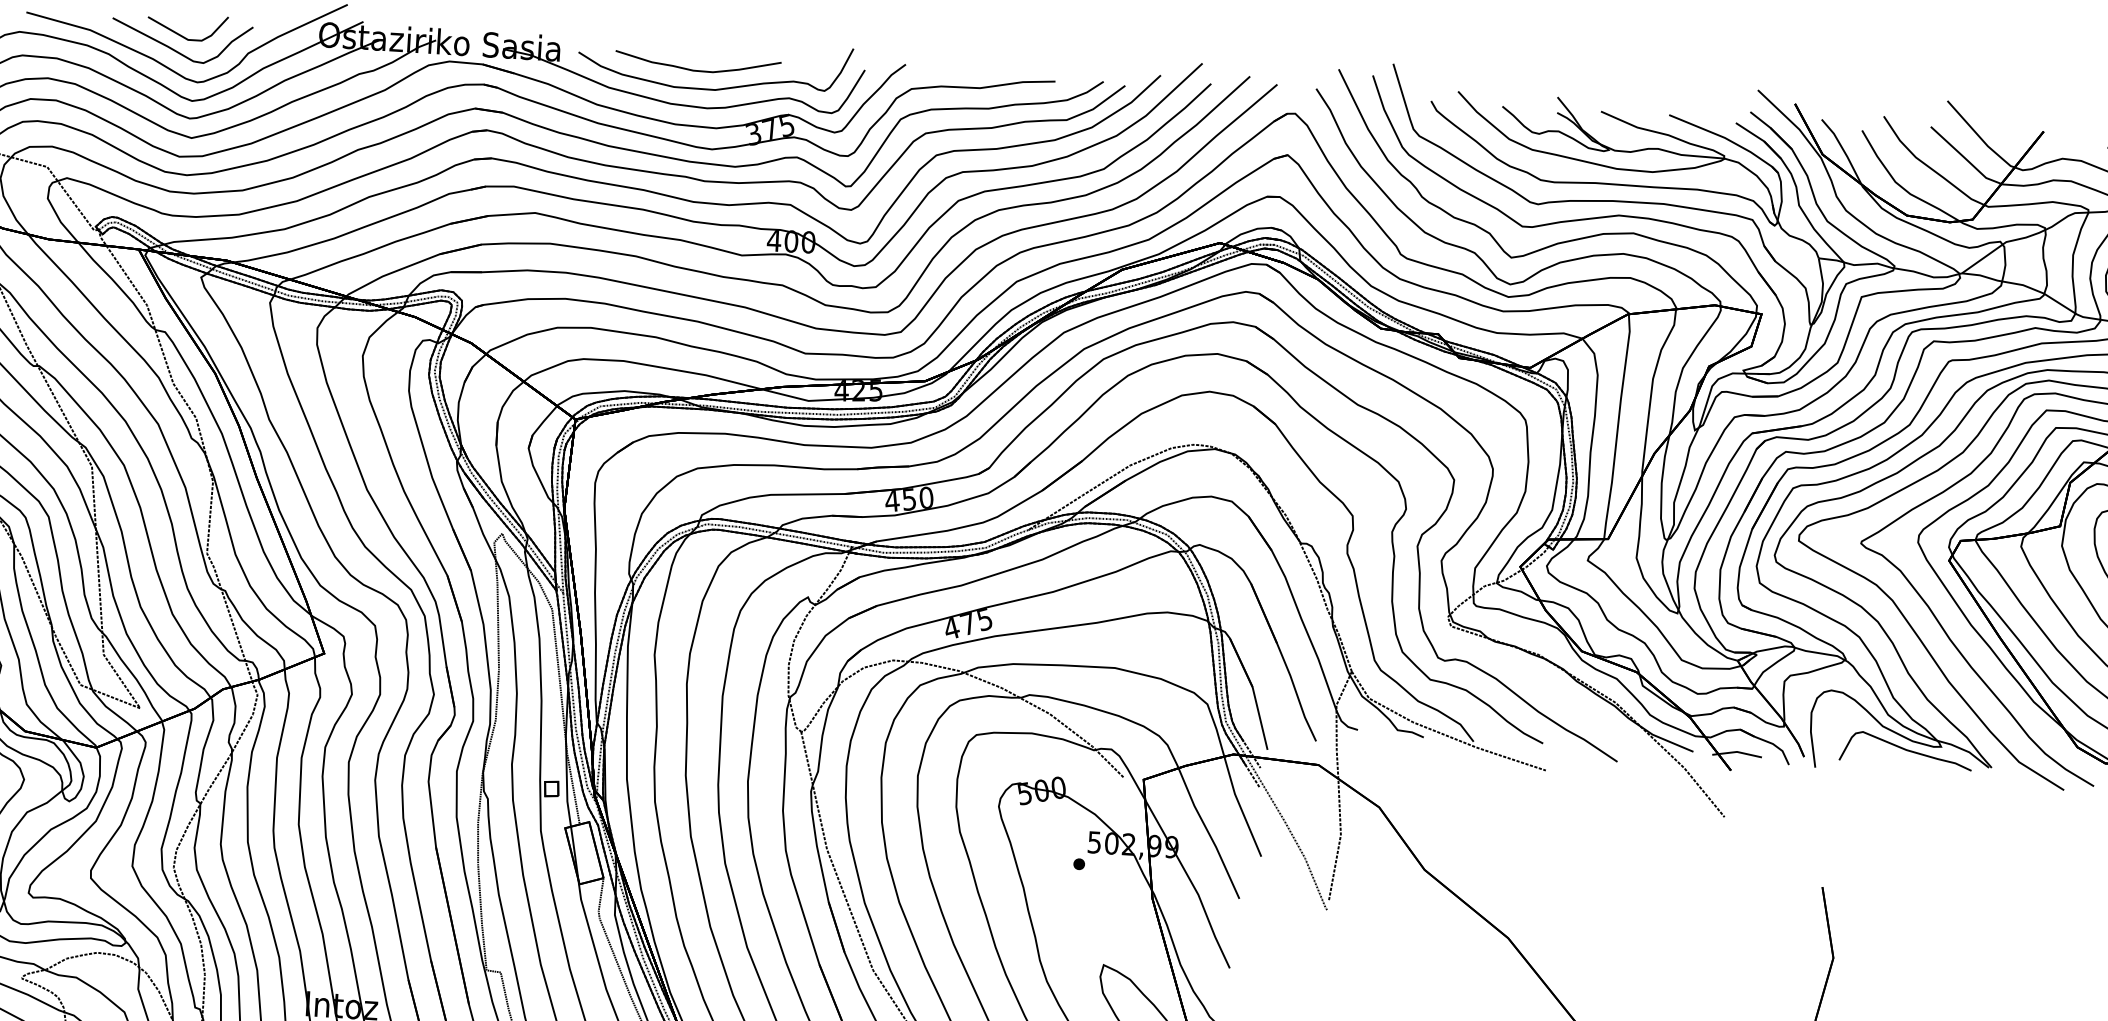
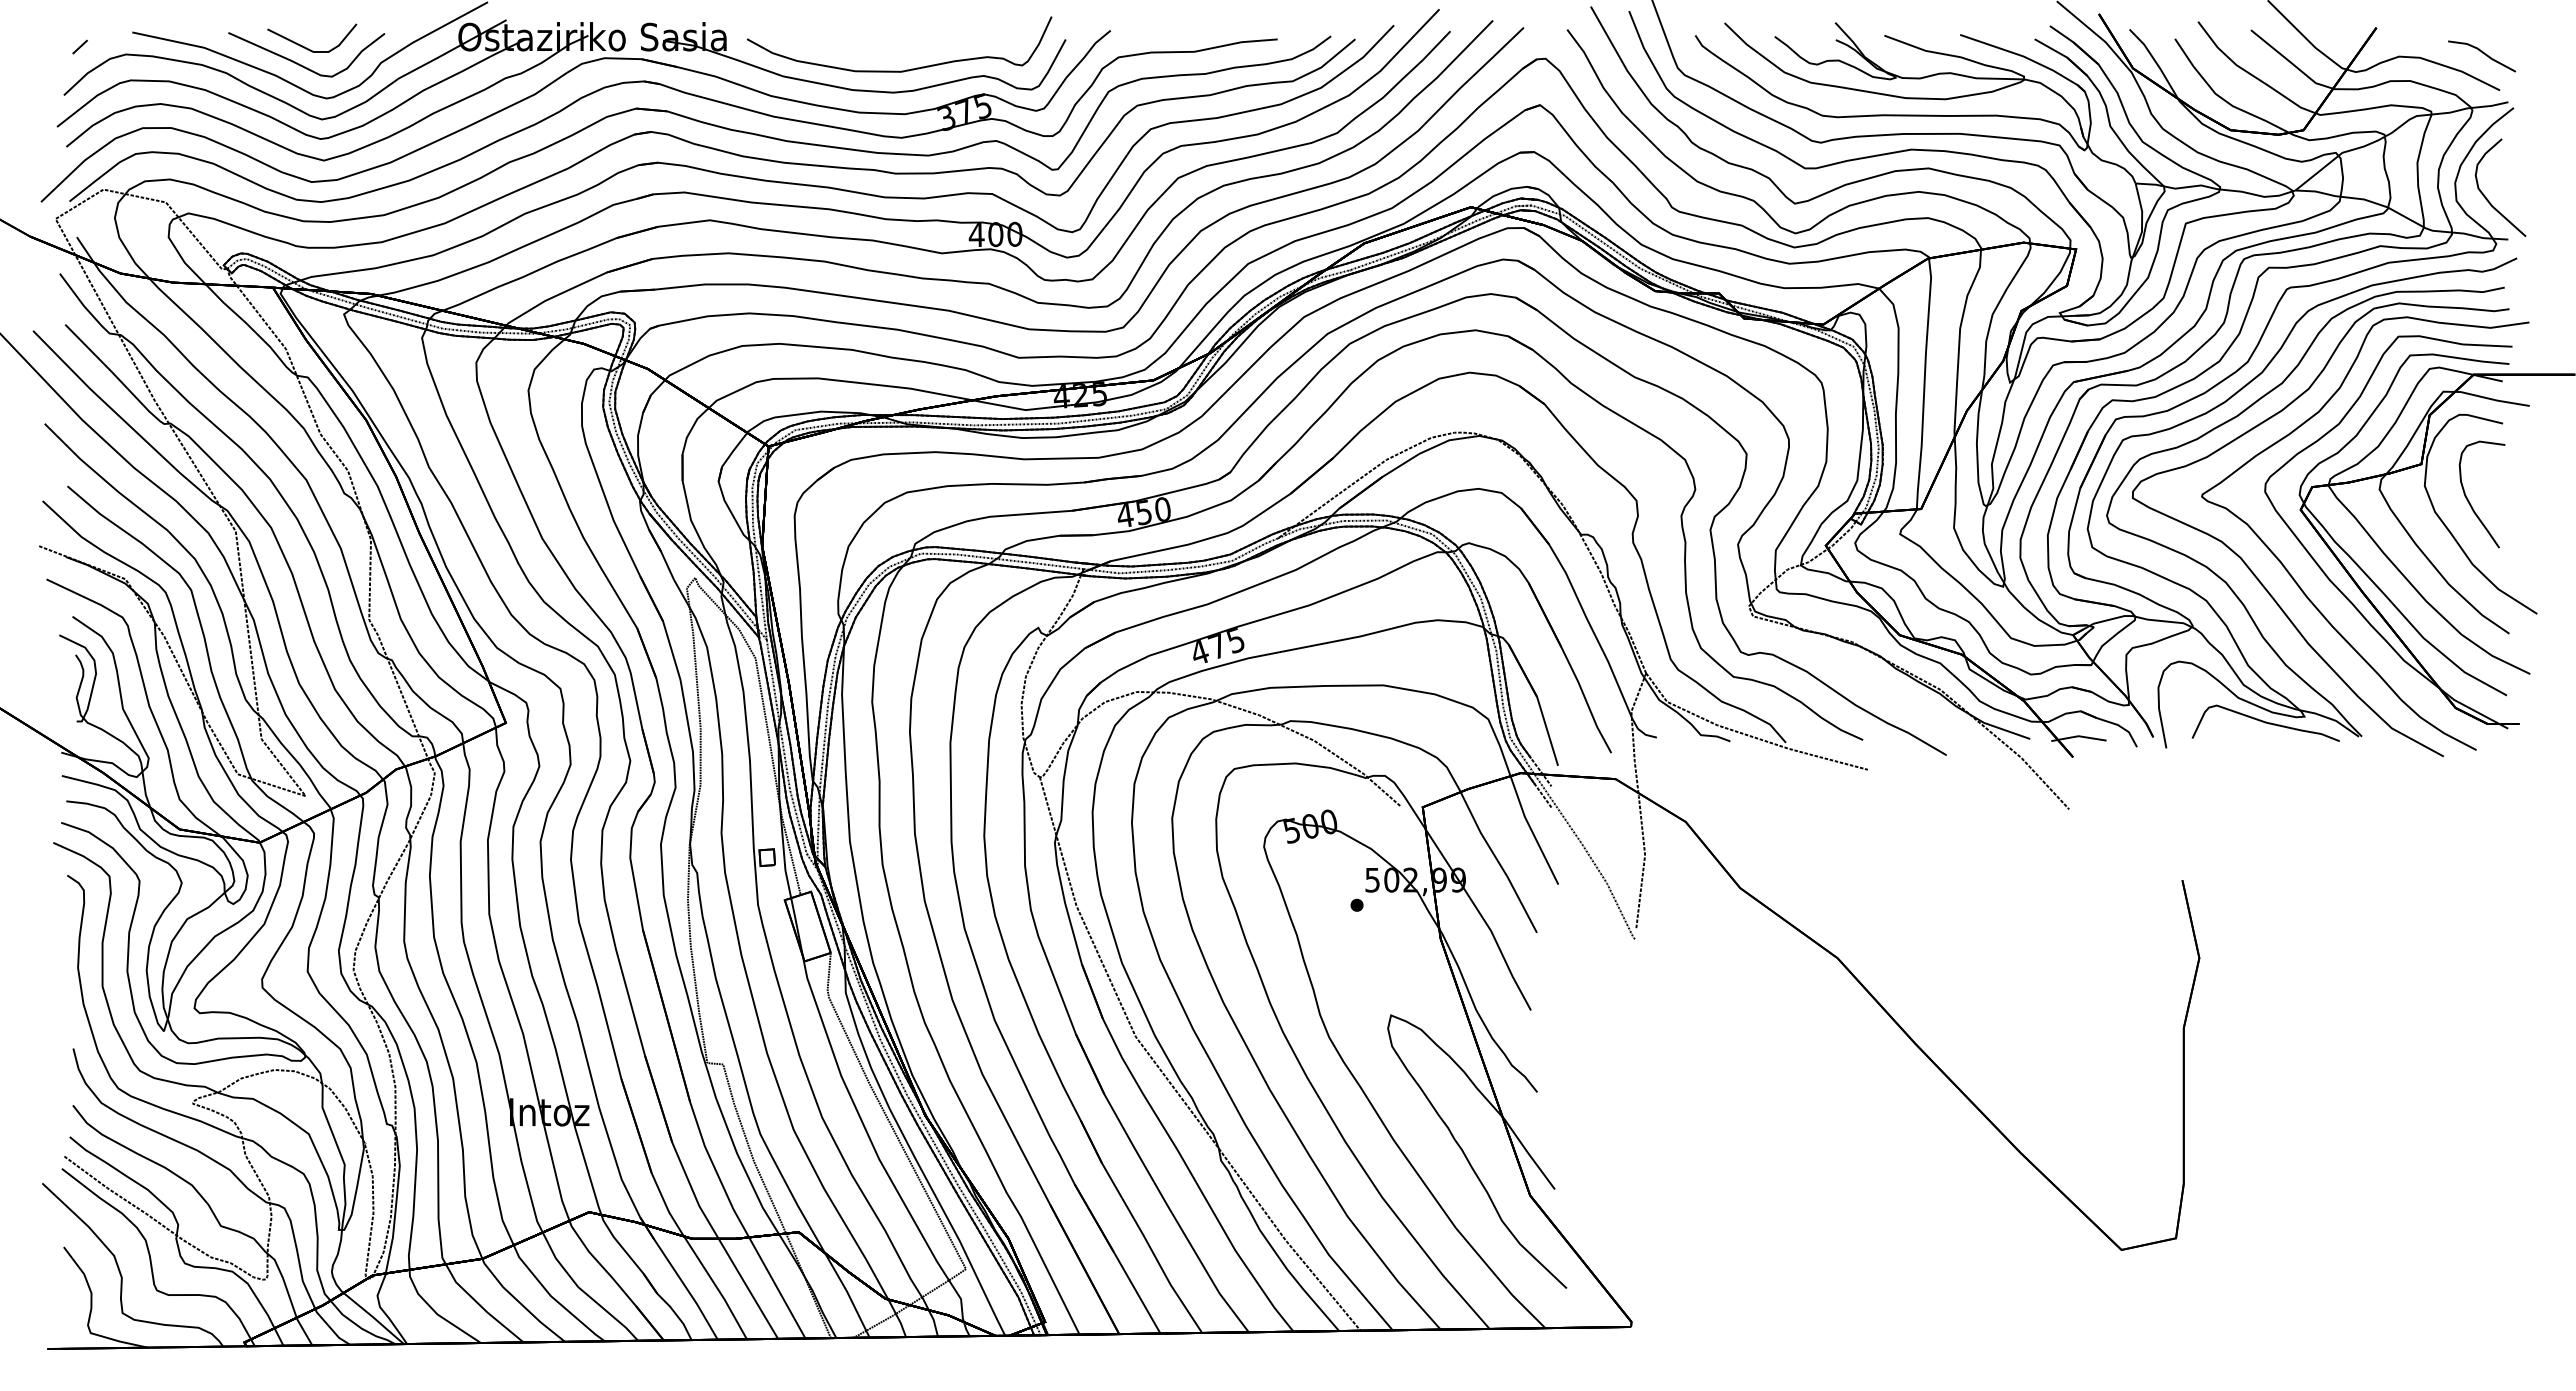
curve: (697, 70) -> (880, 51), removed

